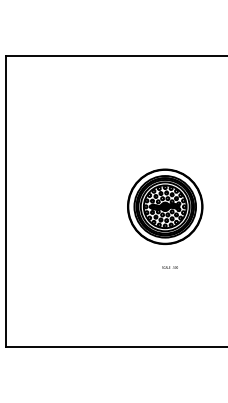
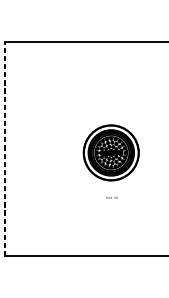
line: (6, 201) -> (5, 149), solid -> dashed
part: (165, 206) -> (111, 152), moved
text: (169, 267) -> (111, 197), moved

